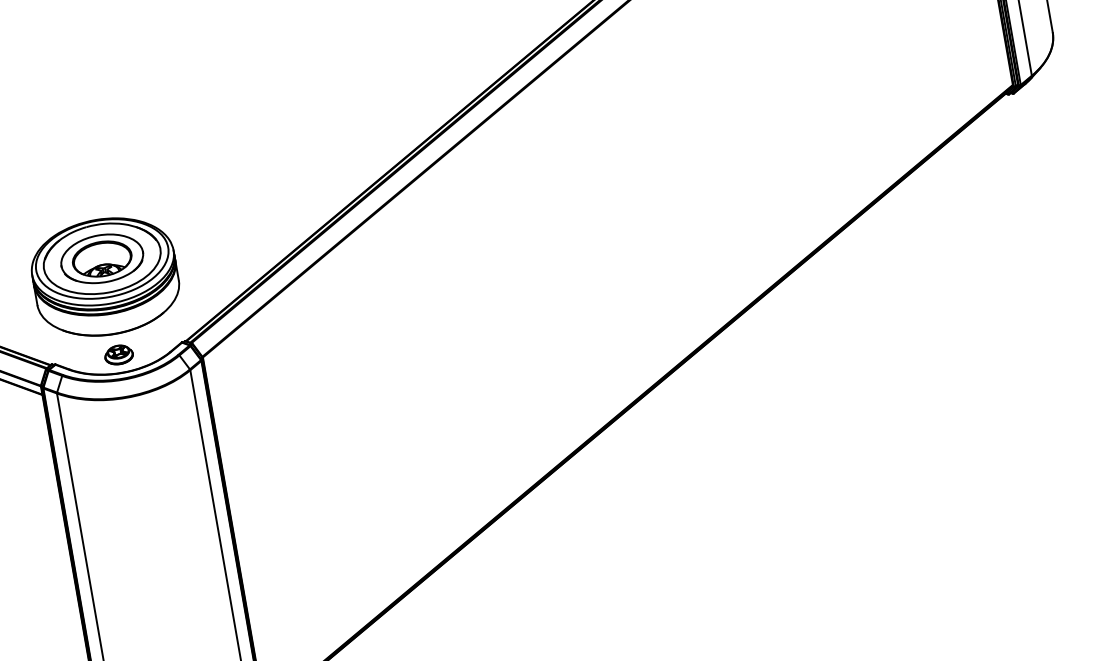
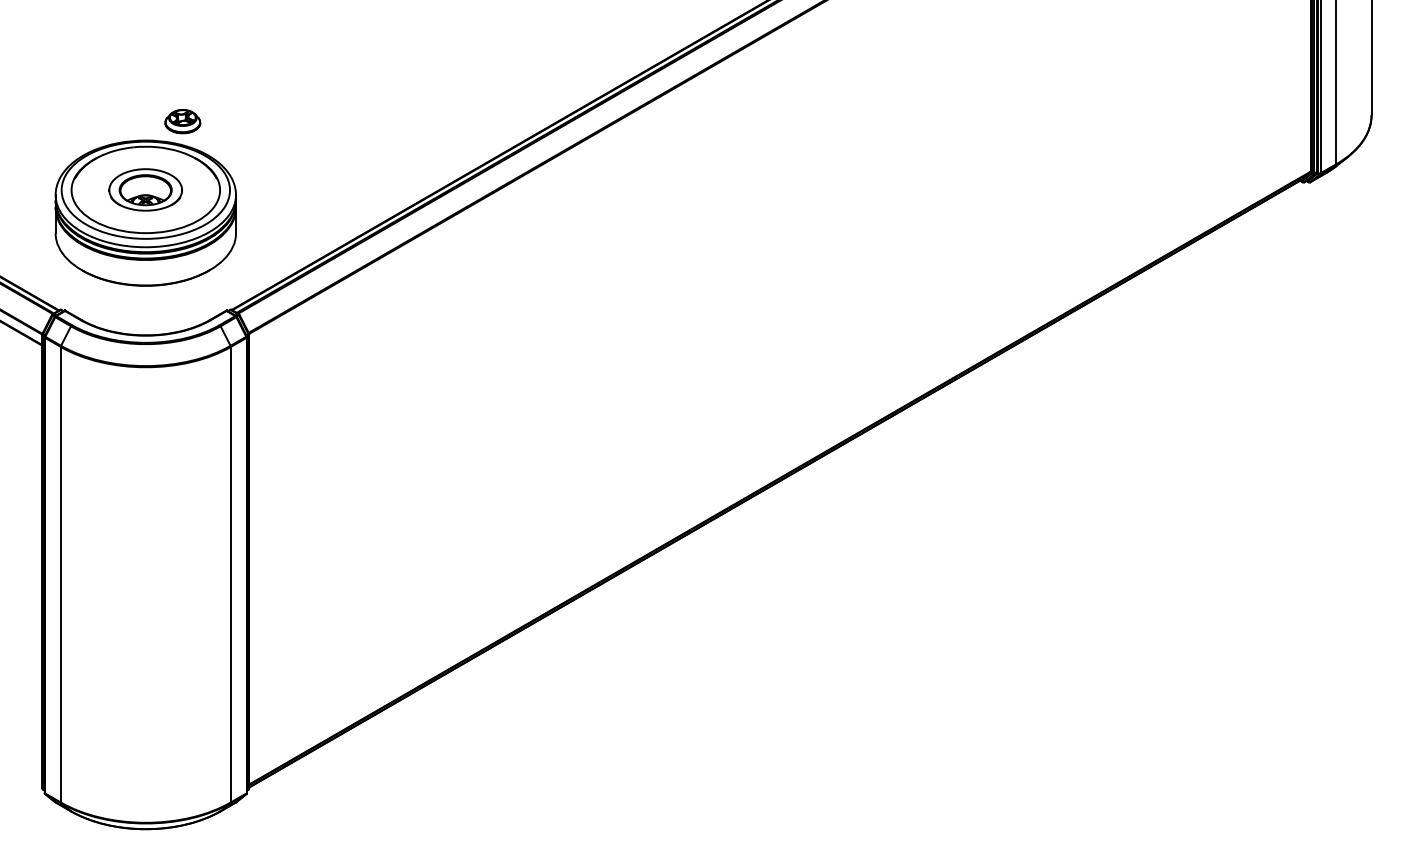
part: (101, 258) -> (145, 189), size x0.7
part: (118, 354) -> (182, 121), moved

